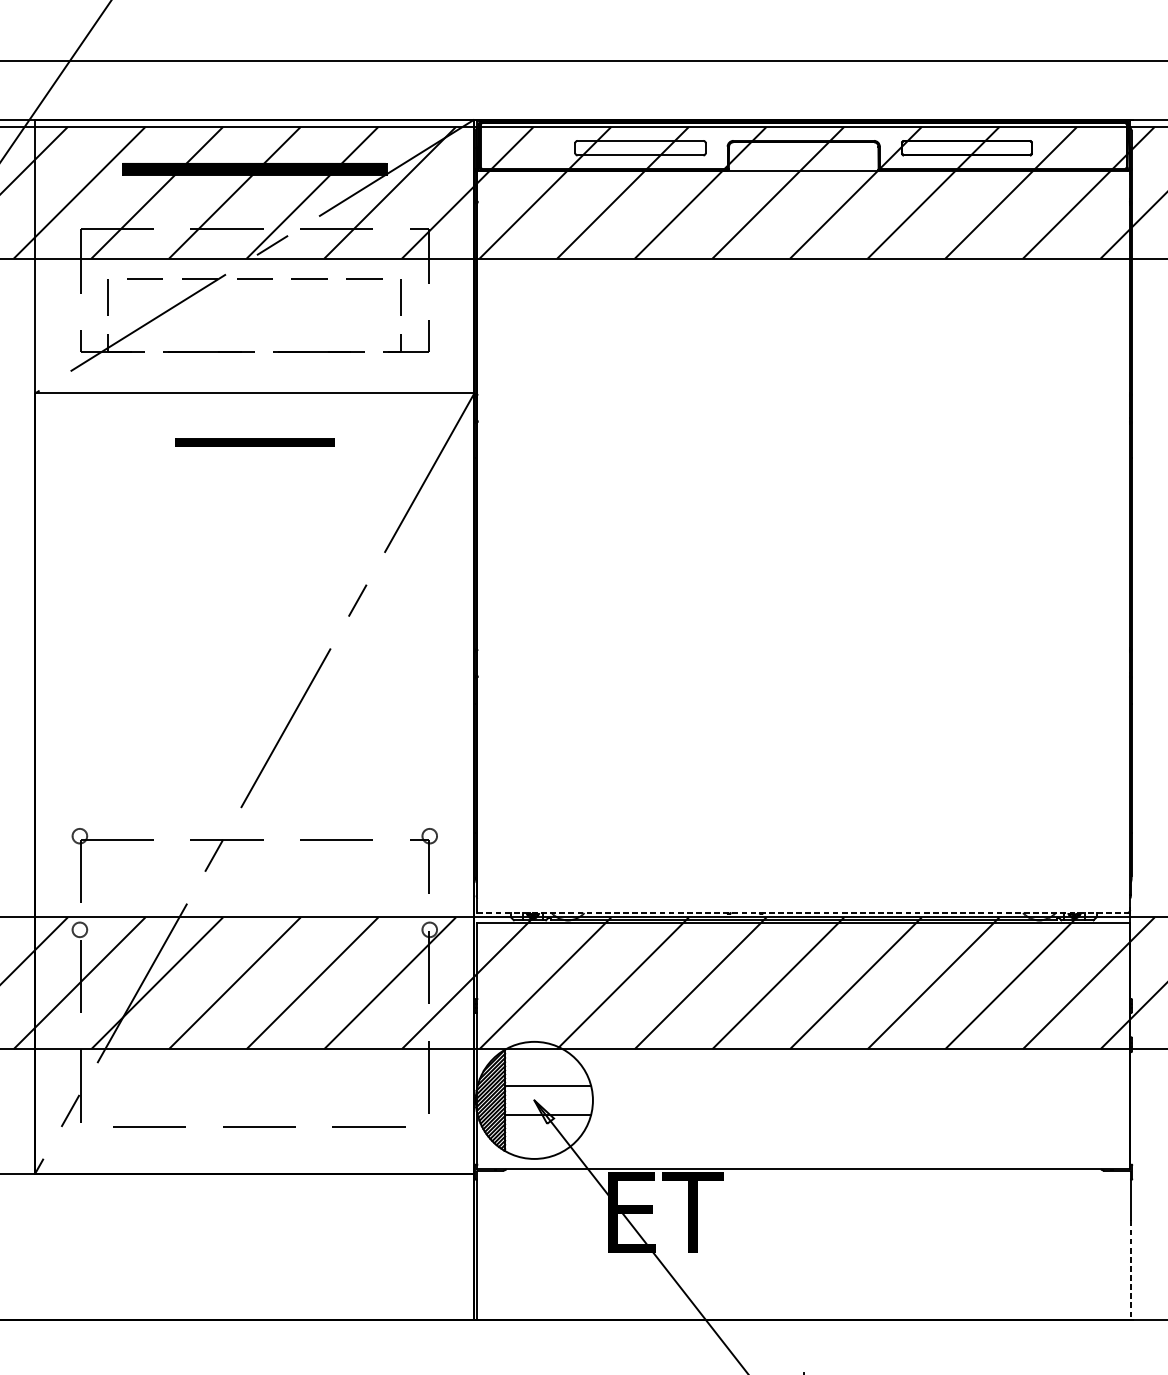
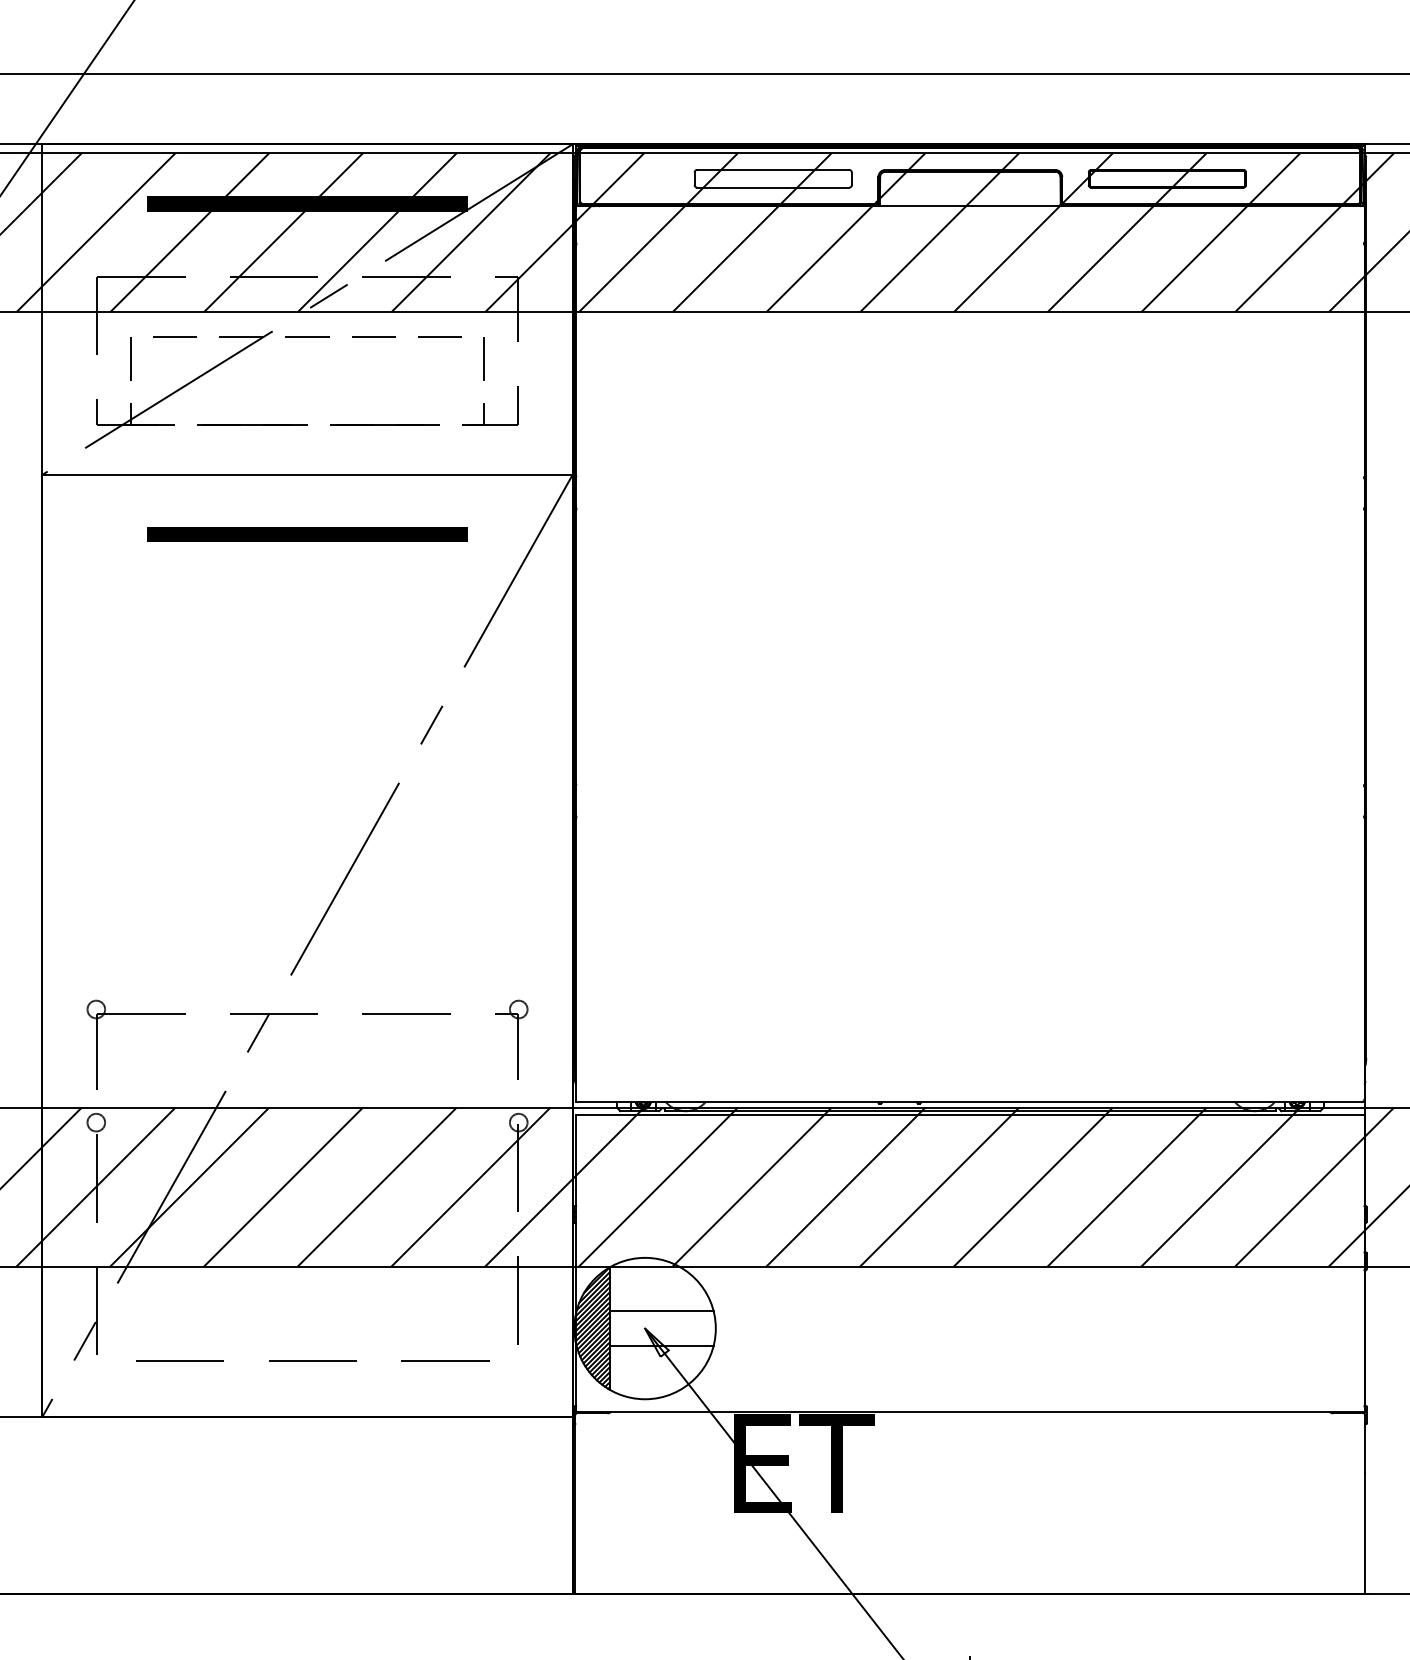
part: (254, 442) -> (307, 534), size x1.67
line: (803, 913) -> (970, 1102), dashed -> solid
line: (1131, 1270) -> (1365, 1534), dashed -> solid

